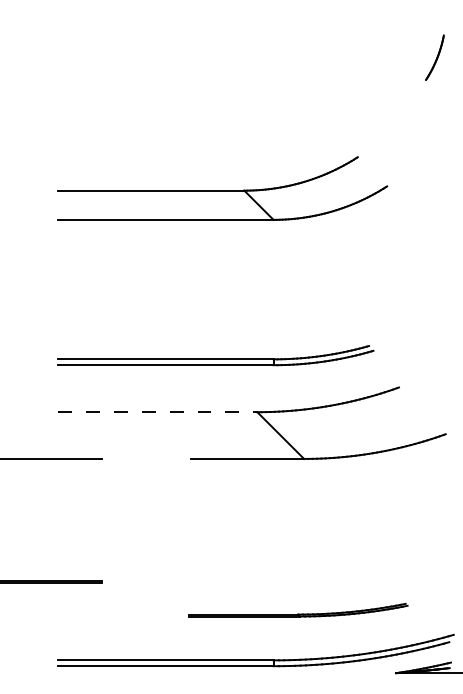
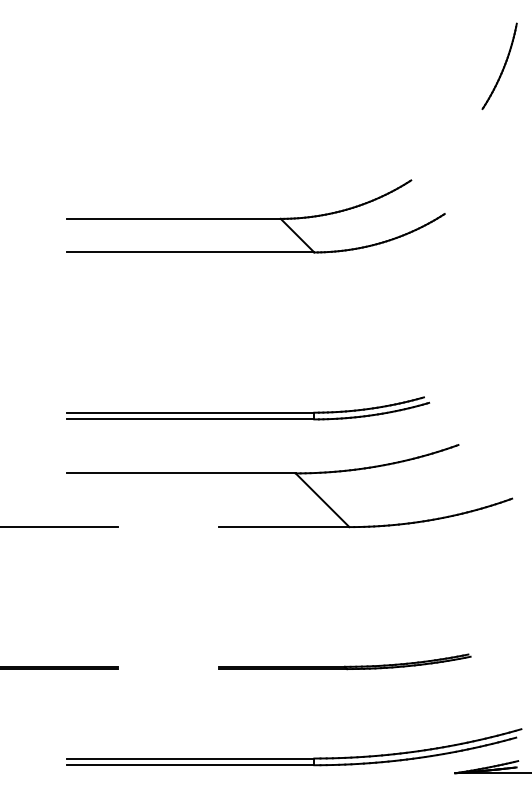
part: (434, 57) -> (499, 65), size x1.67
line: (157, 412) -> (180, 473), dashed -> solid
part: (298, 610) -> (345, 662), moved

